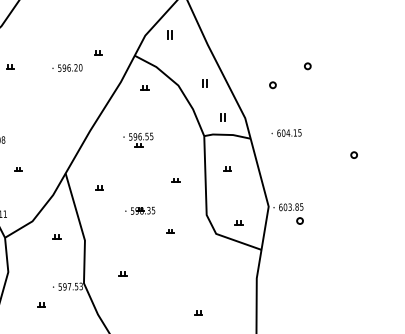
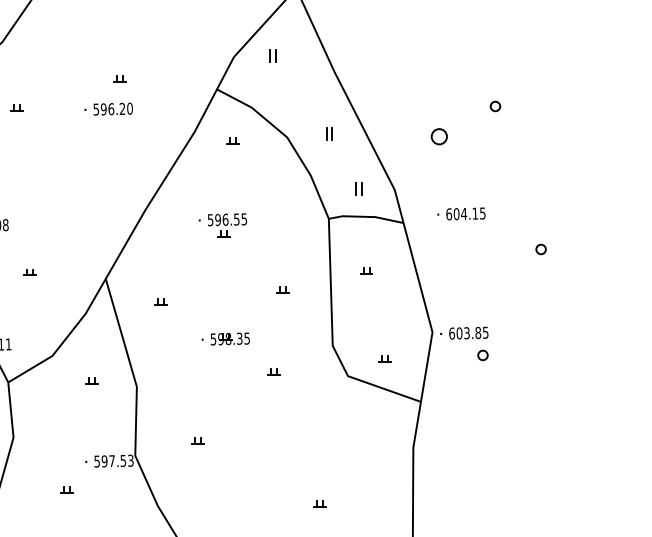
part: (98, 52) -> (120, 77), moved
part: (272, 85) -> (438, 137), size x1.6
part: (353, 154) -> (540, 248), moved

